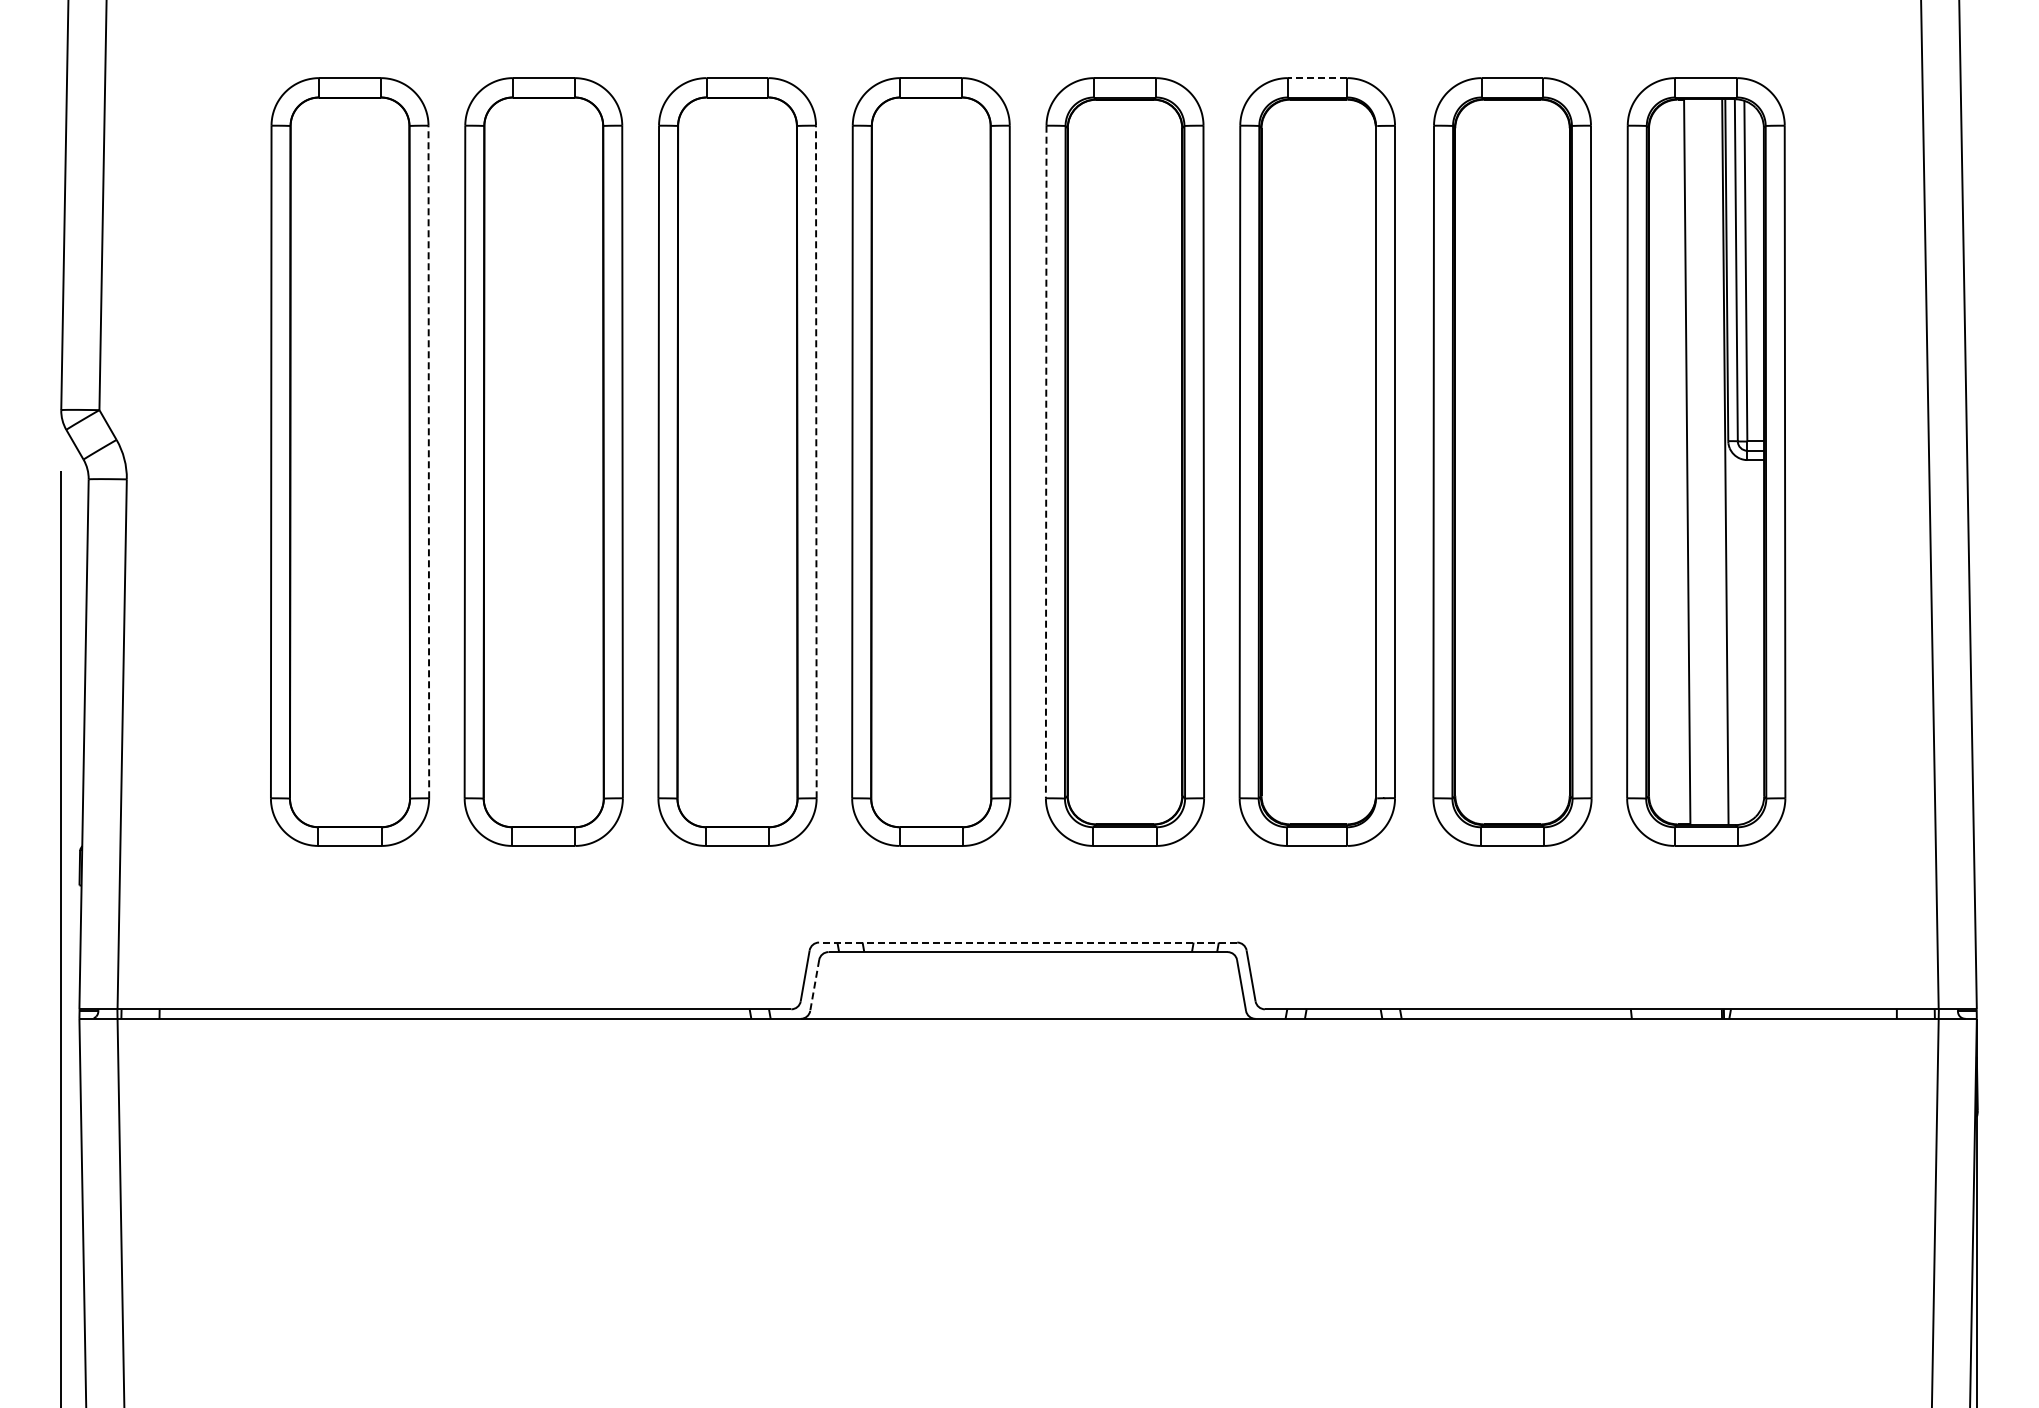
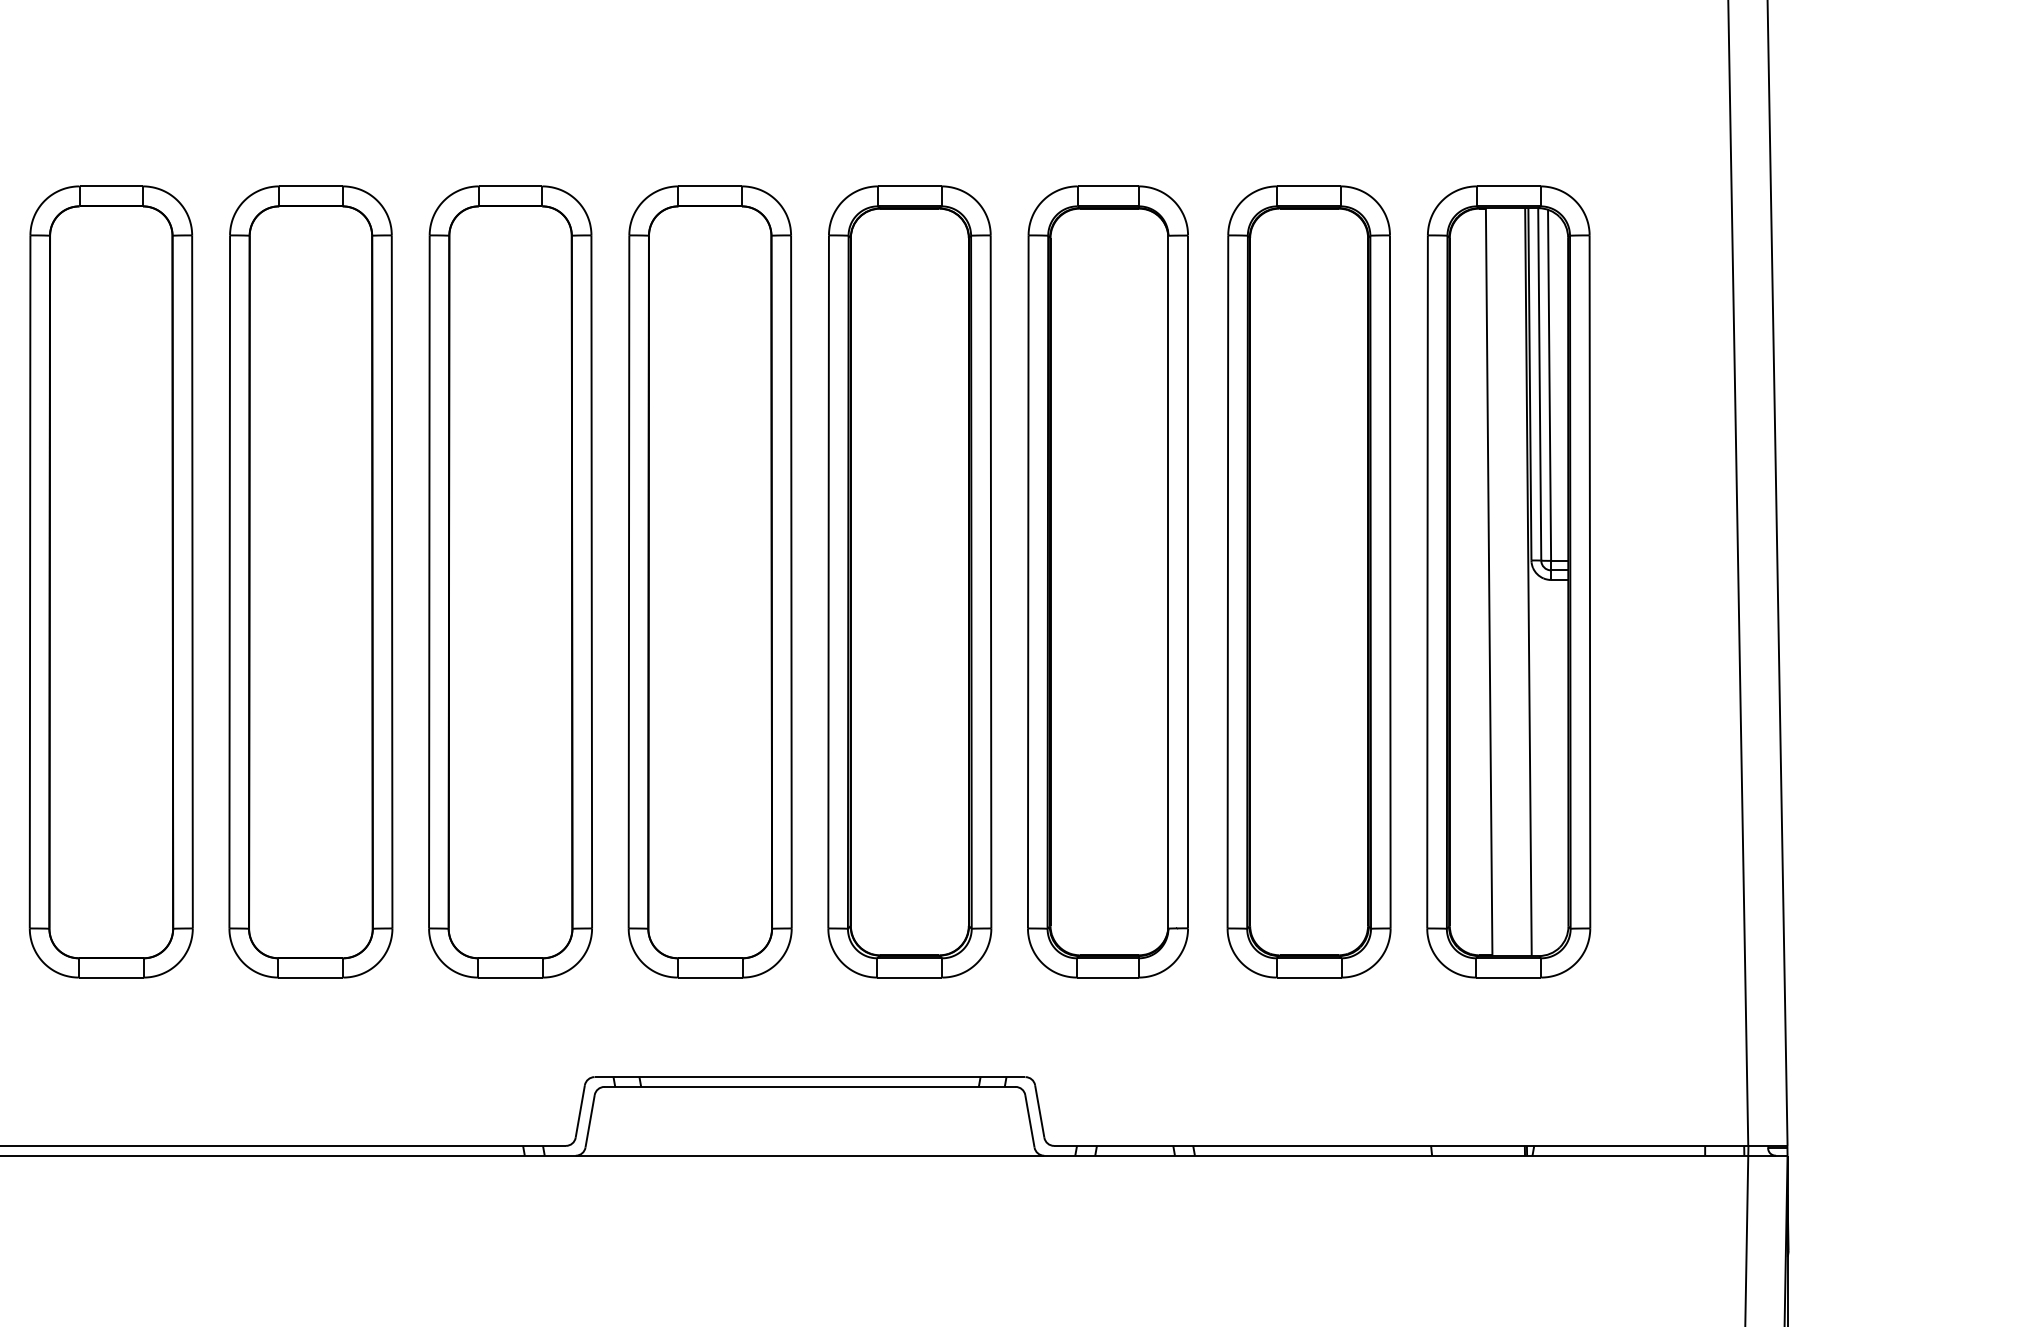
line: (1317, 78) -> (1108, 186), dashed -> solid
line: (428, 461) -> (192, 581), dashed -> solid
line: (816, 461) -> (591, 581), dashed -> solid
line: (1046, 462) -> (828, 582), dashed -> solid
line: (1027, 942) -> (809, 1077), dashed -> solid
line: (814, 985) -> (589, 1121), dashed -> solid

